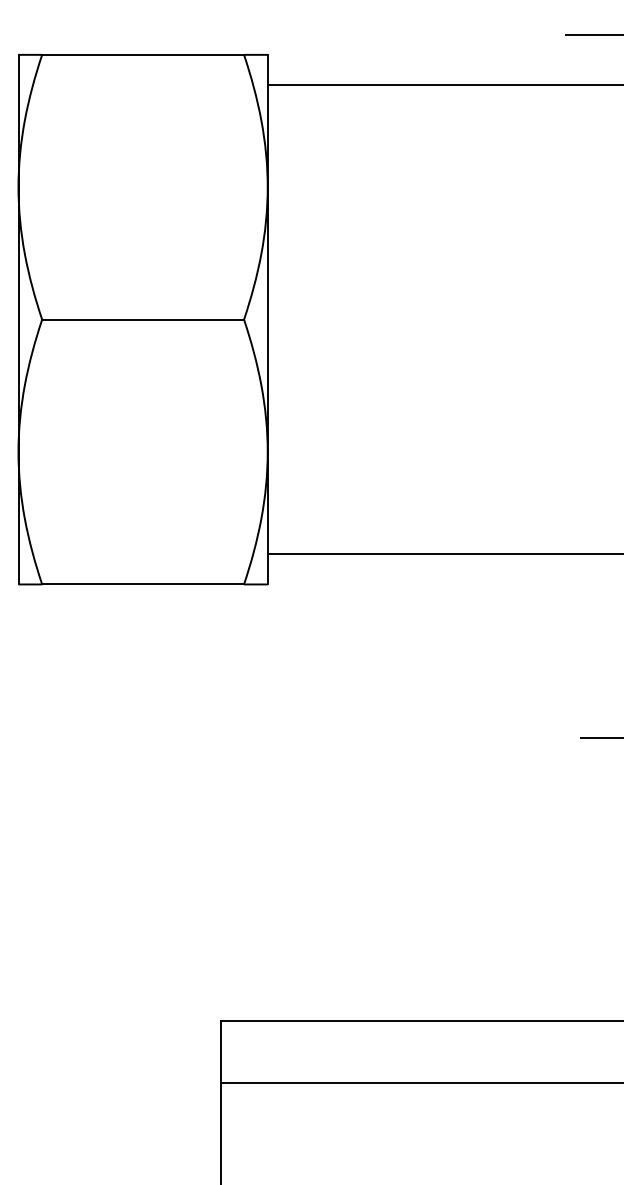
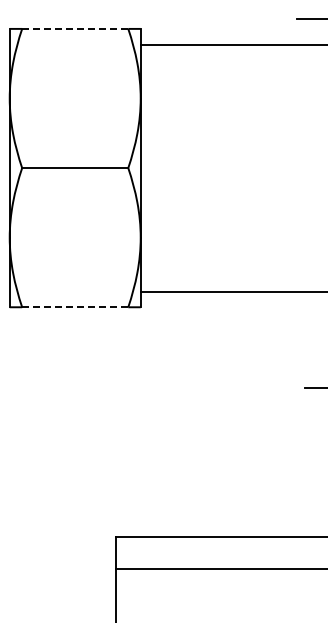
line: (143, 54) -> (75, 28), solid -> dashed
line: (143, 584) -> (75, 307), solid -> dashed

